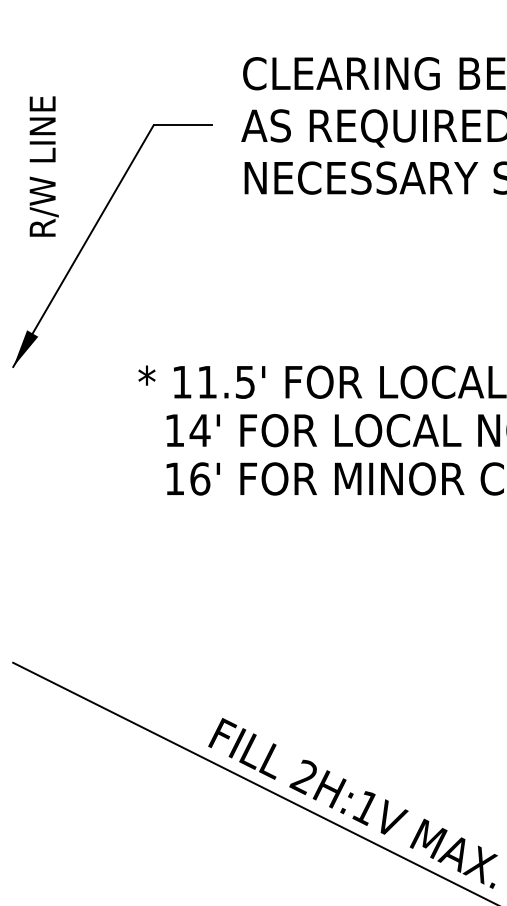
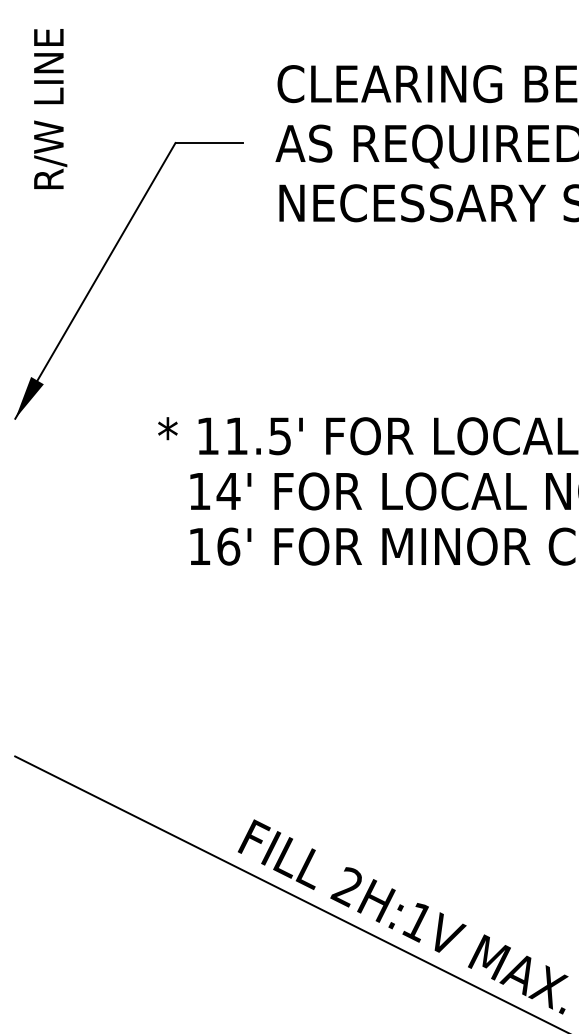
text: (44, 166) -> (50, 108), moved

